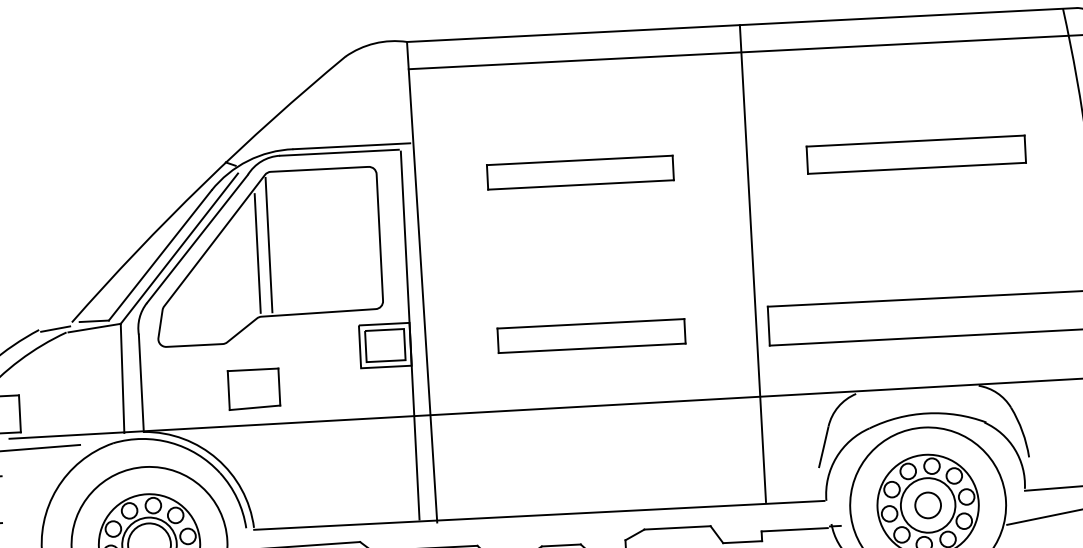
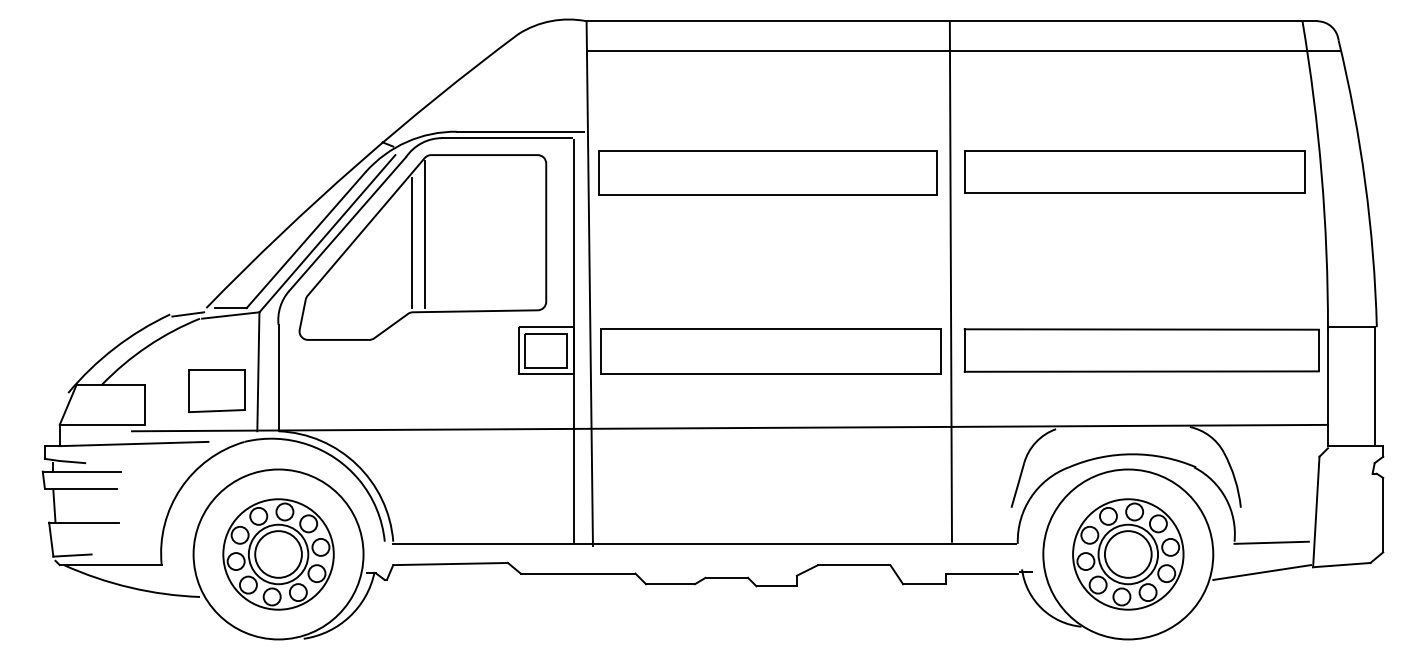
part: (916, 154) -> (1134, 171), size x1.43
part: (579, 172) -> (767, 172), size x1.67
part: (590, 336) -> (770, 351), size x1.67
part: (253, 388) -> (216, 390), moved
circle: (927, 505) -> (1127, 554), size x1.67

